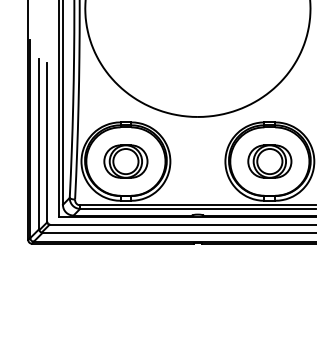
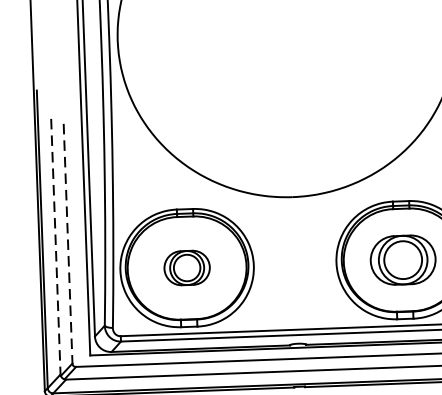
line: (47, 142) -> (68, 243), solid -> dashed
line: (39, 144) -> (56, 247), solid -> dashed
part: (125, 161) -> (186, 267), size x0.7

